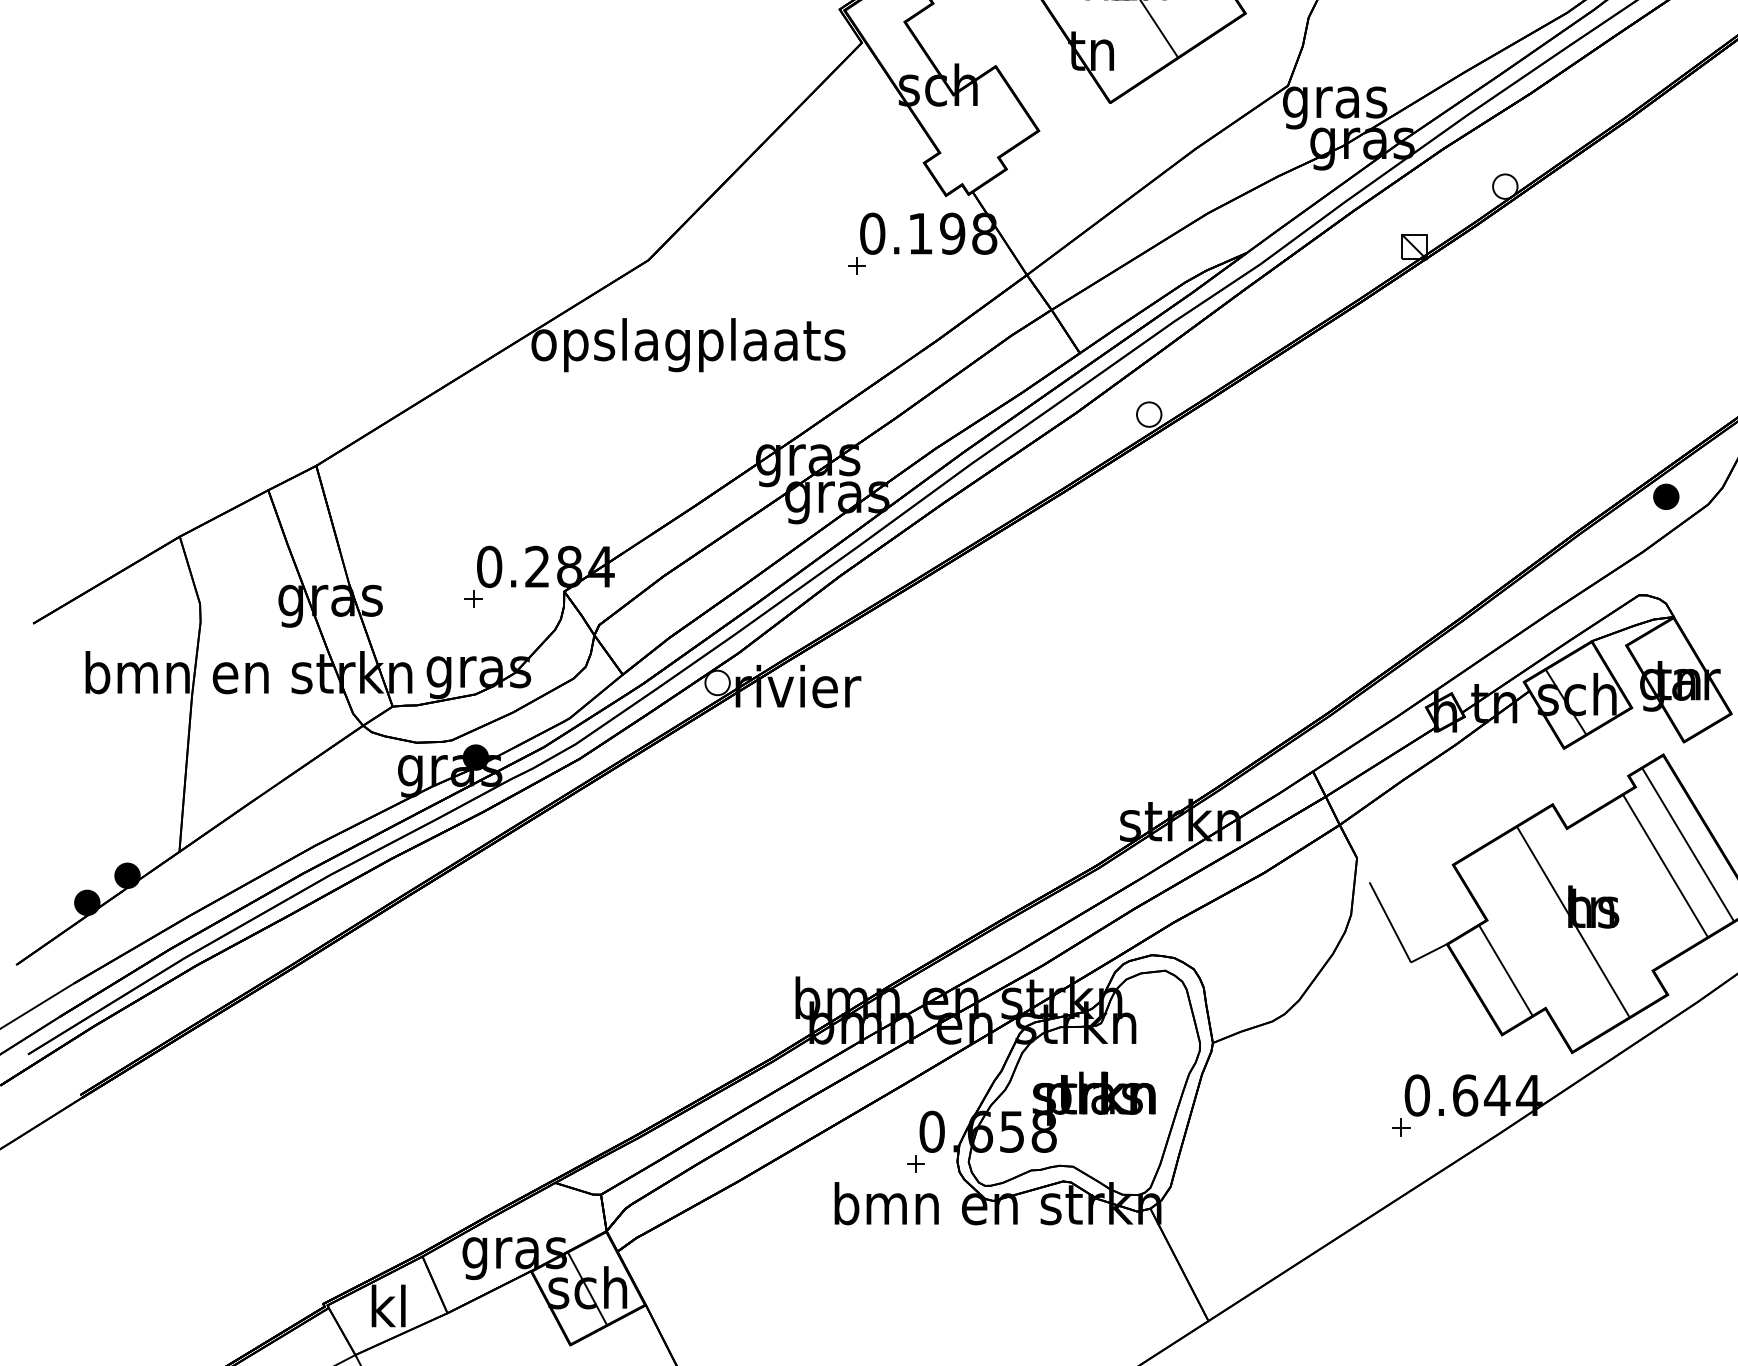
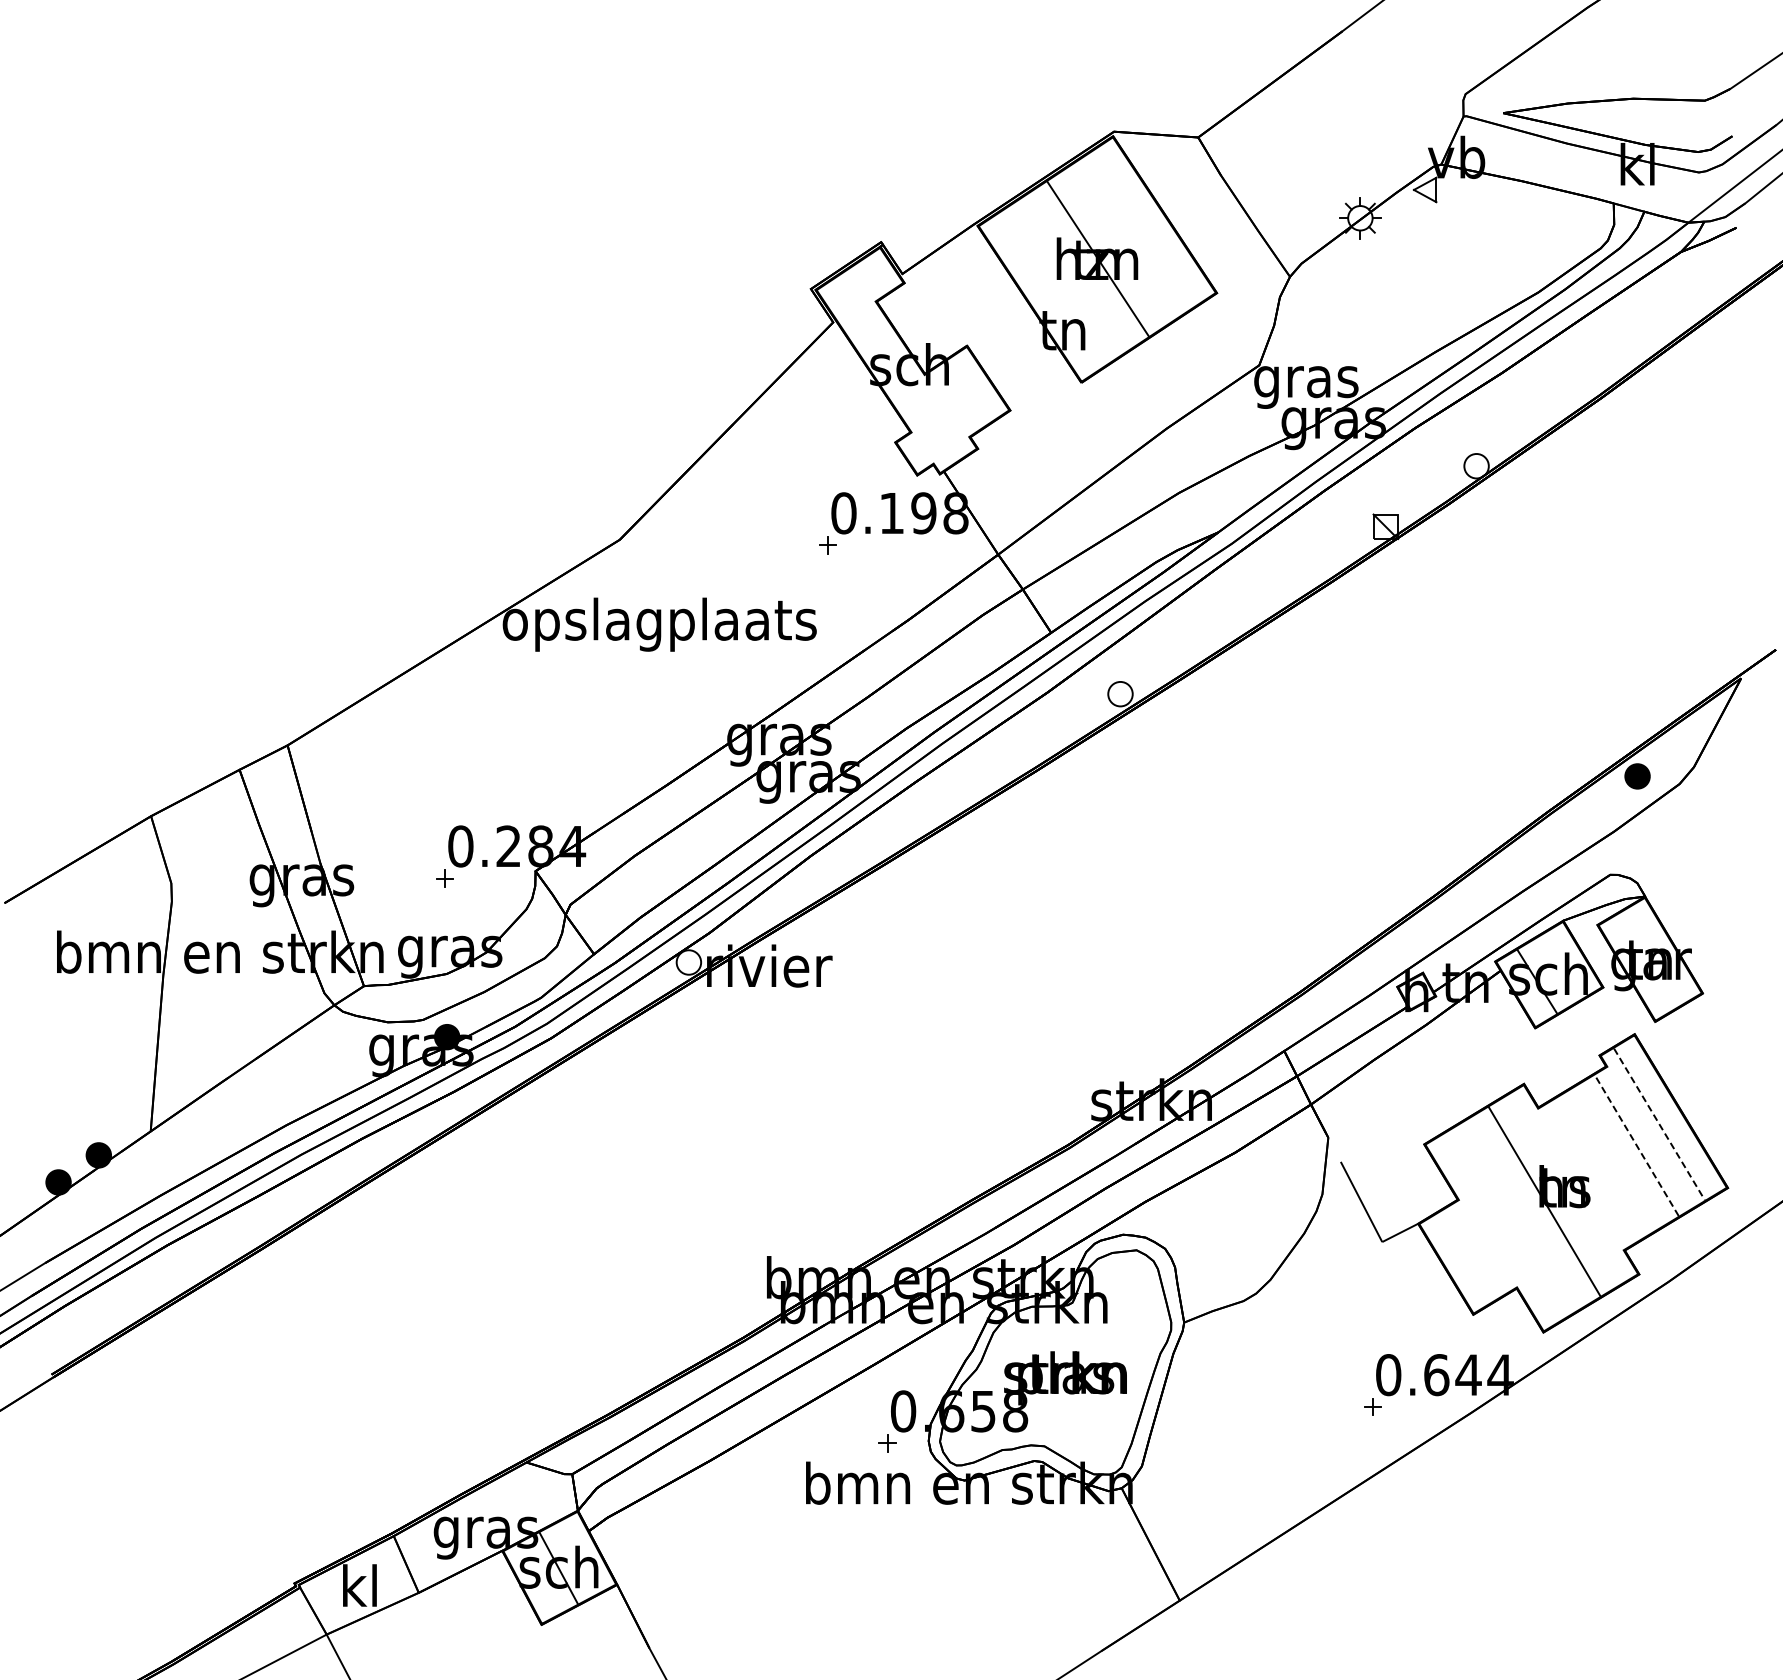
line: (1688, 844) -> (1659, 1124), solid -> dashed
line: (1665, 865) -> (1636, 1145), solid -> dashed
line: (1505, 969) -> (1476, 1249), removed

